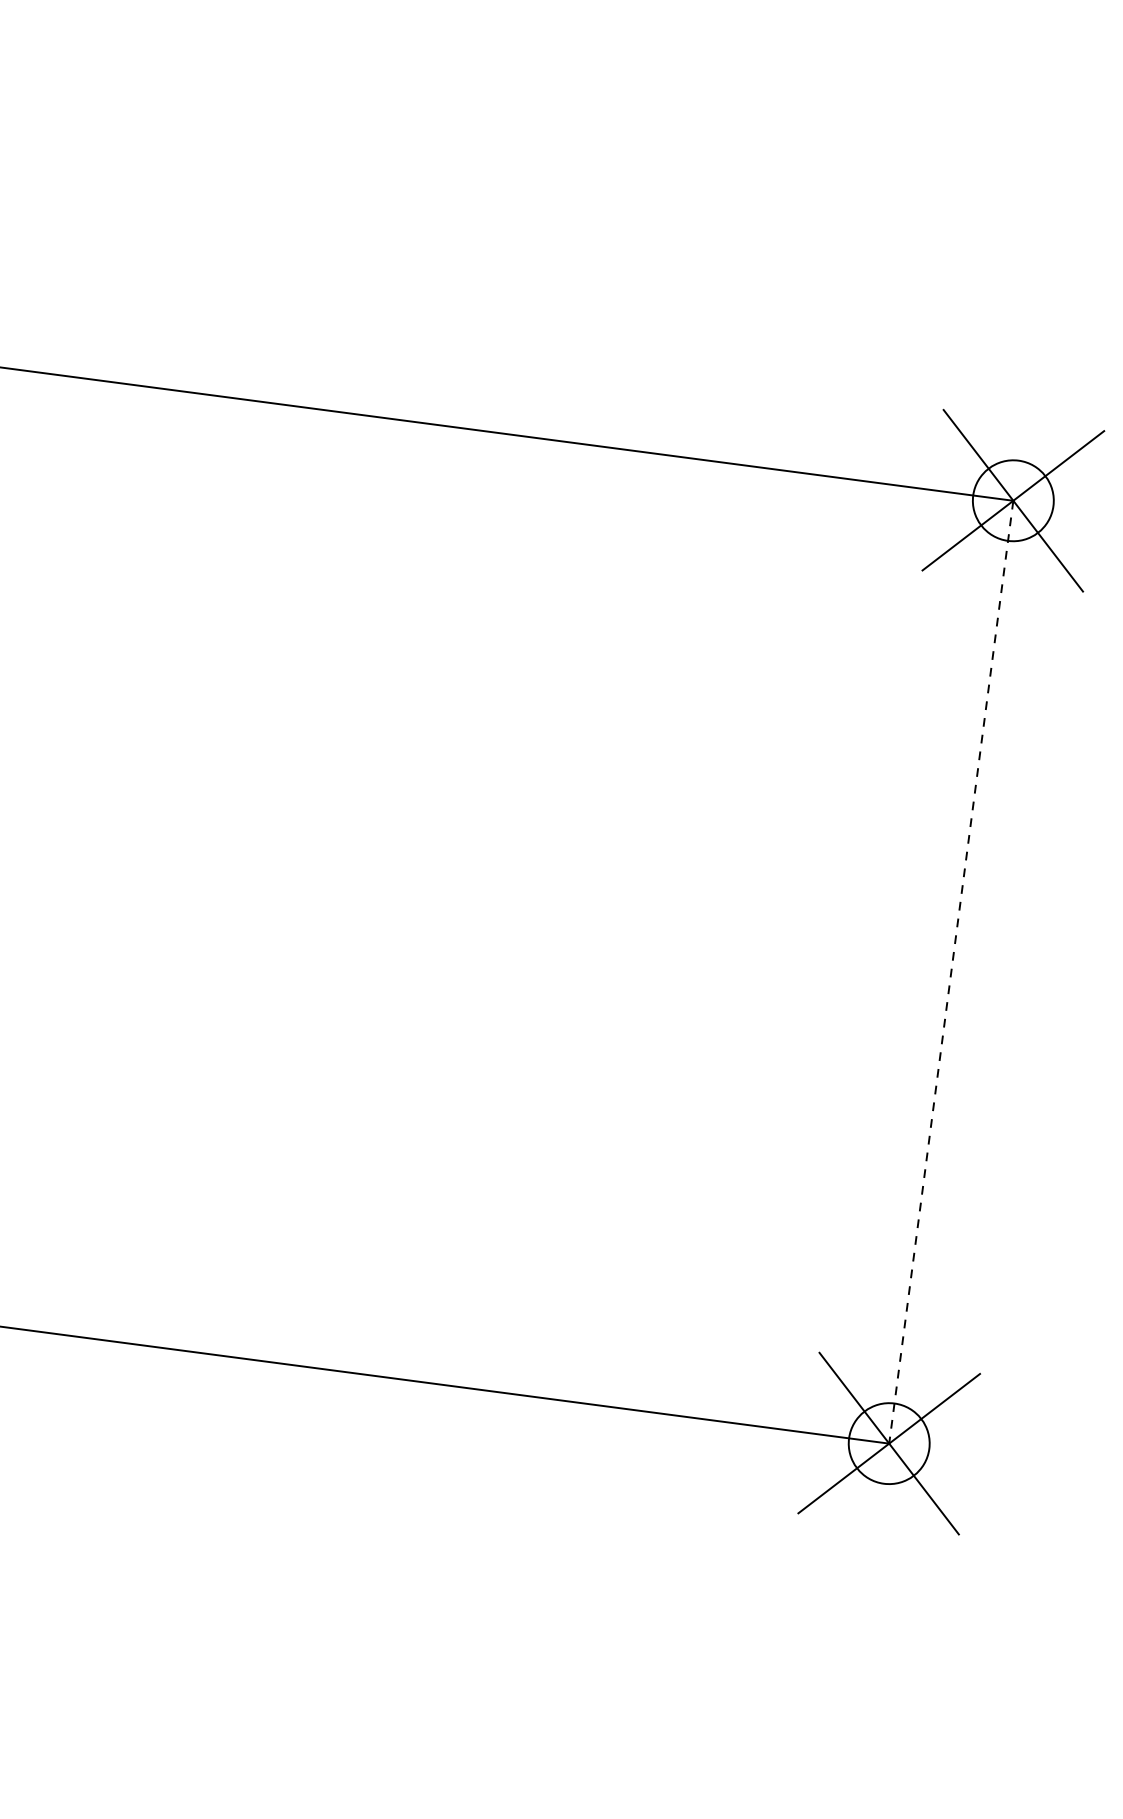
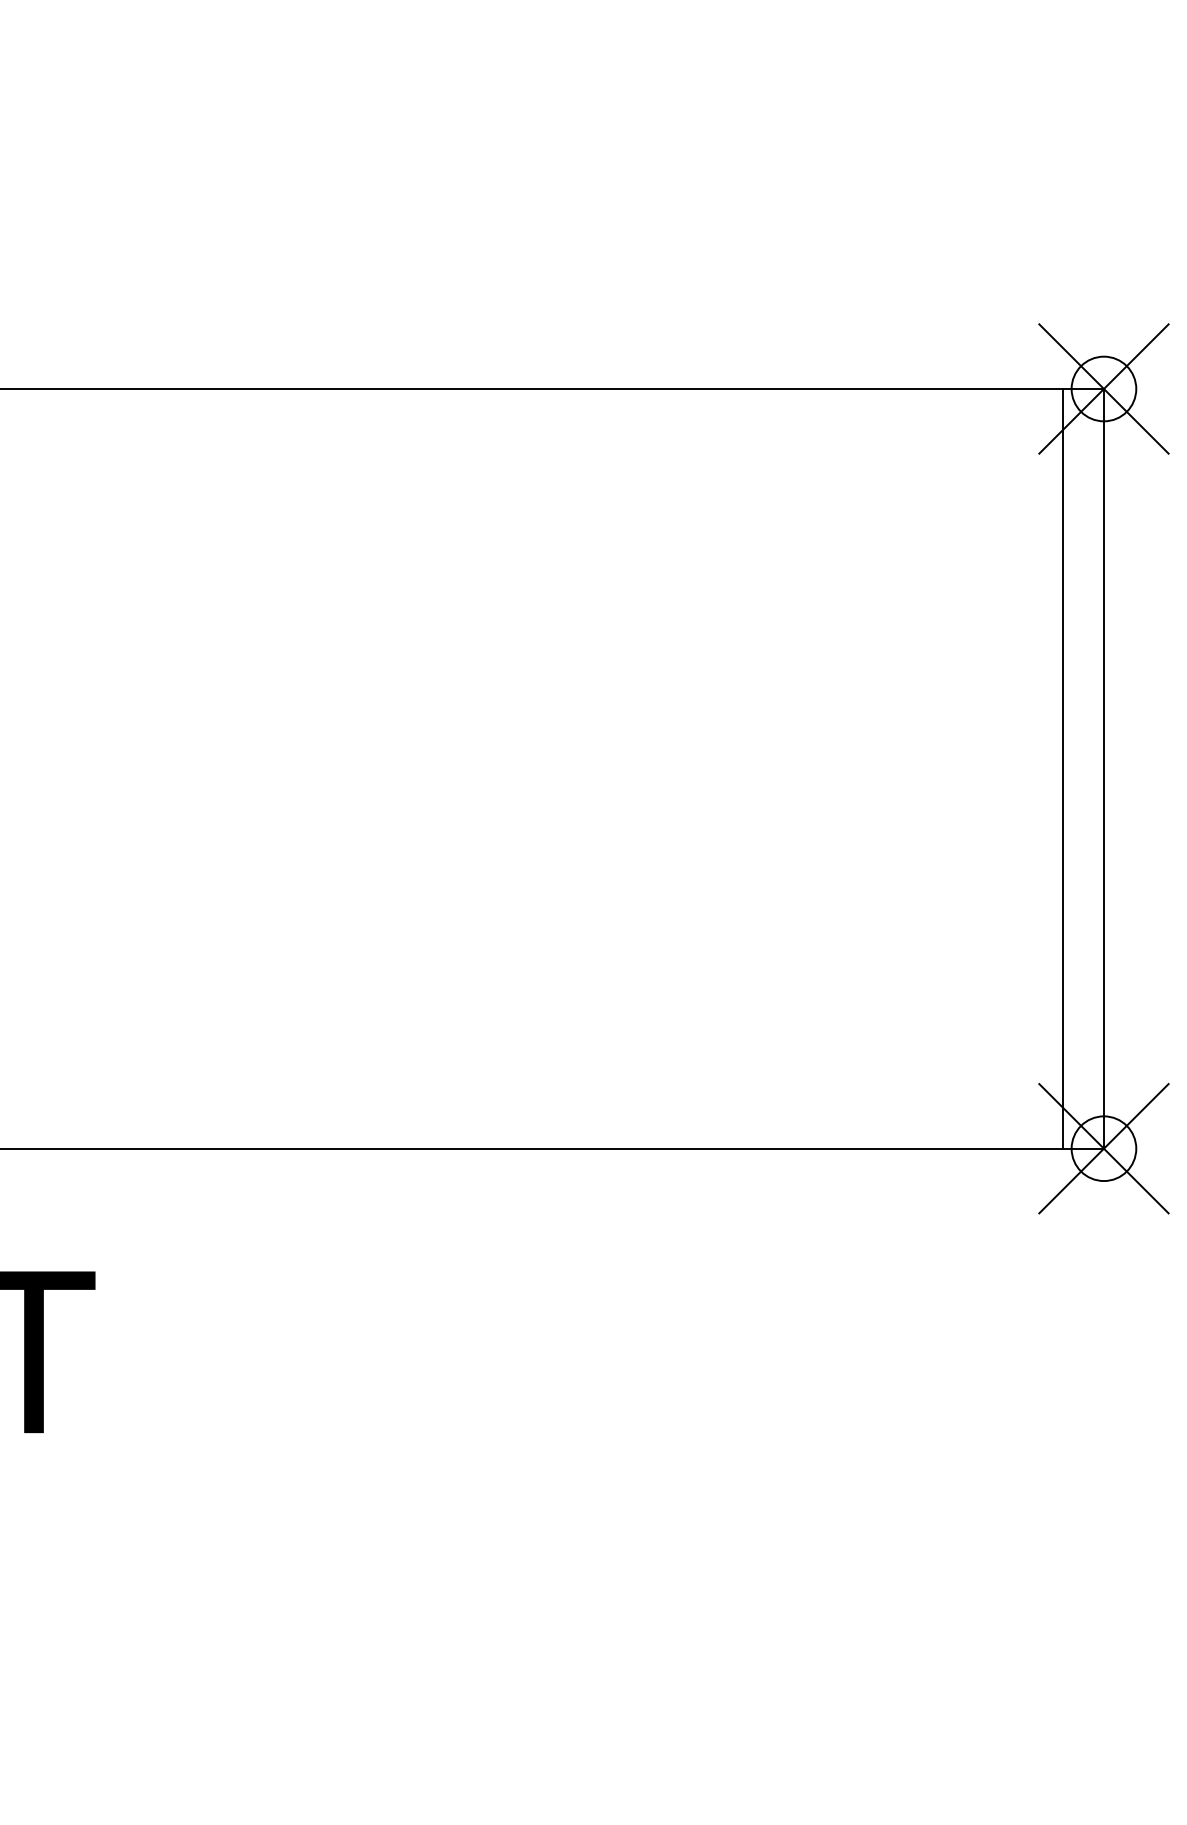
line: (901, 965) -> (1063, 768), added
line: (950, 971) -> (1103, 768), dashed -> solid

